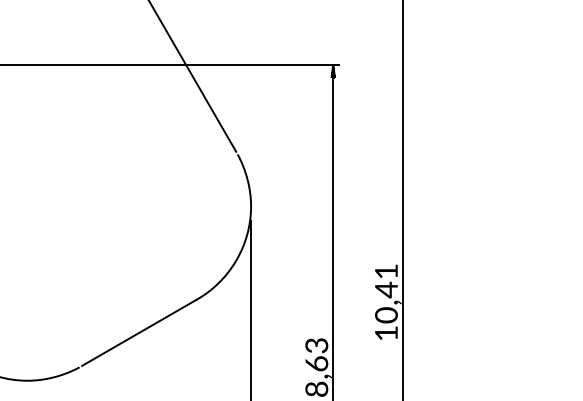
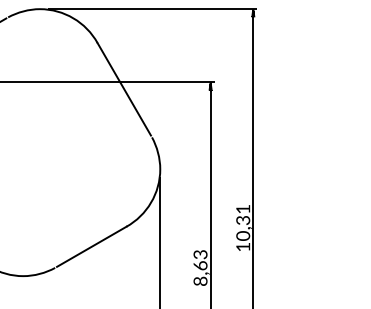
text: (386, 289) -> (243, 220), 10,41 -> 10,31

